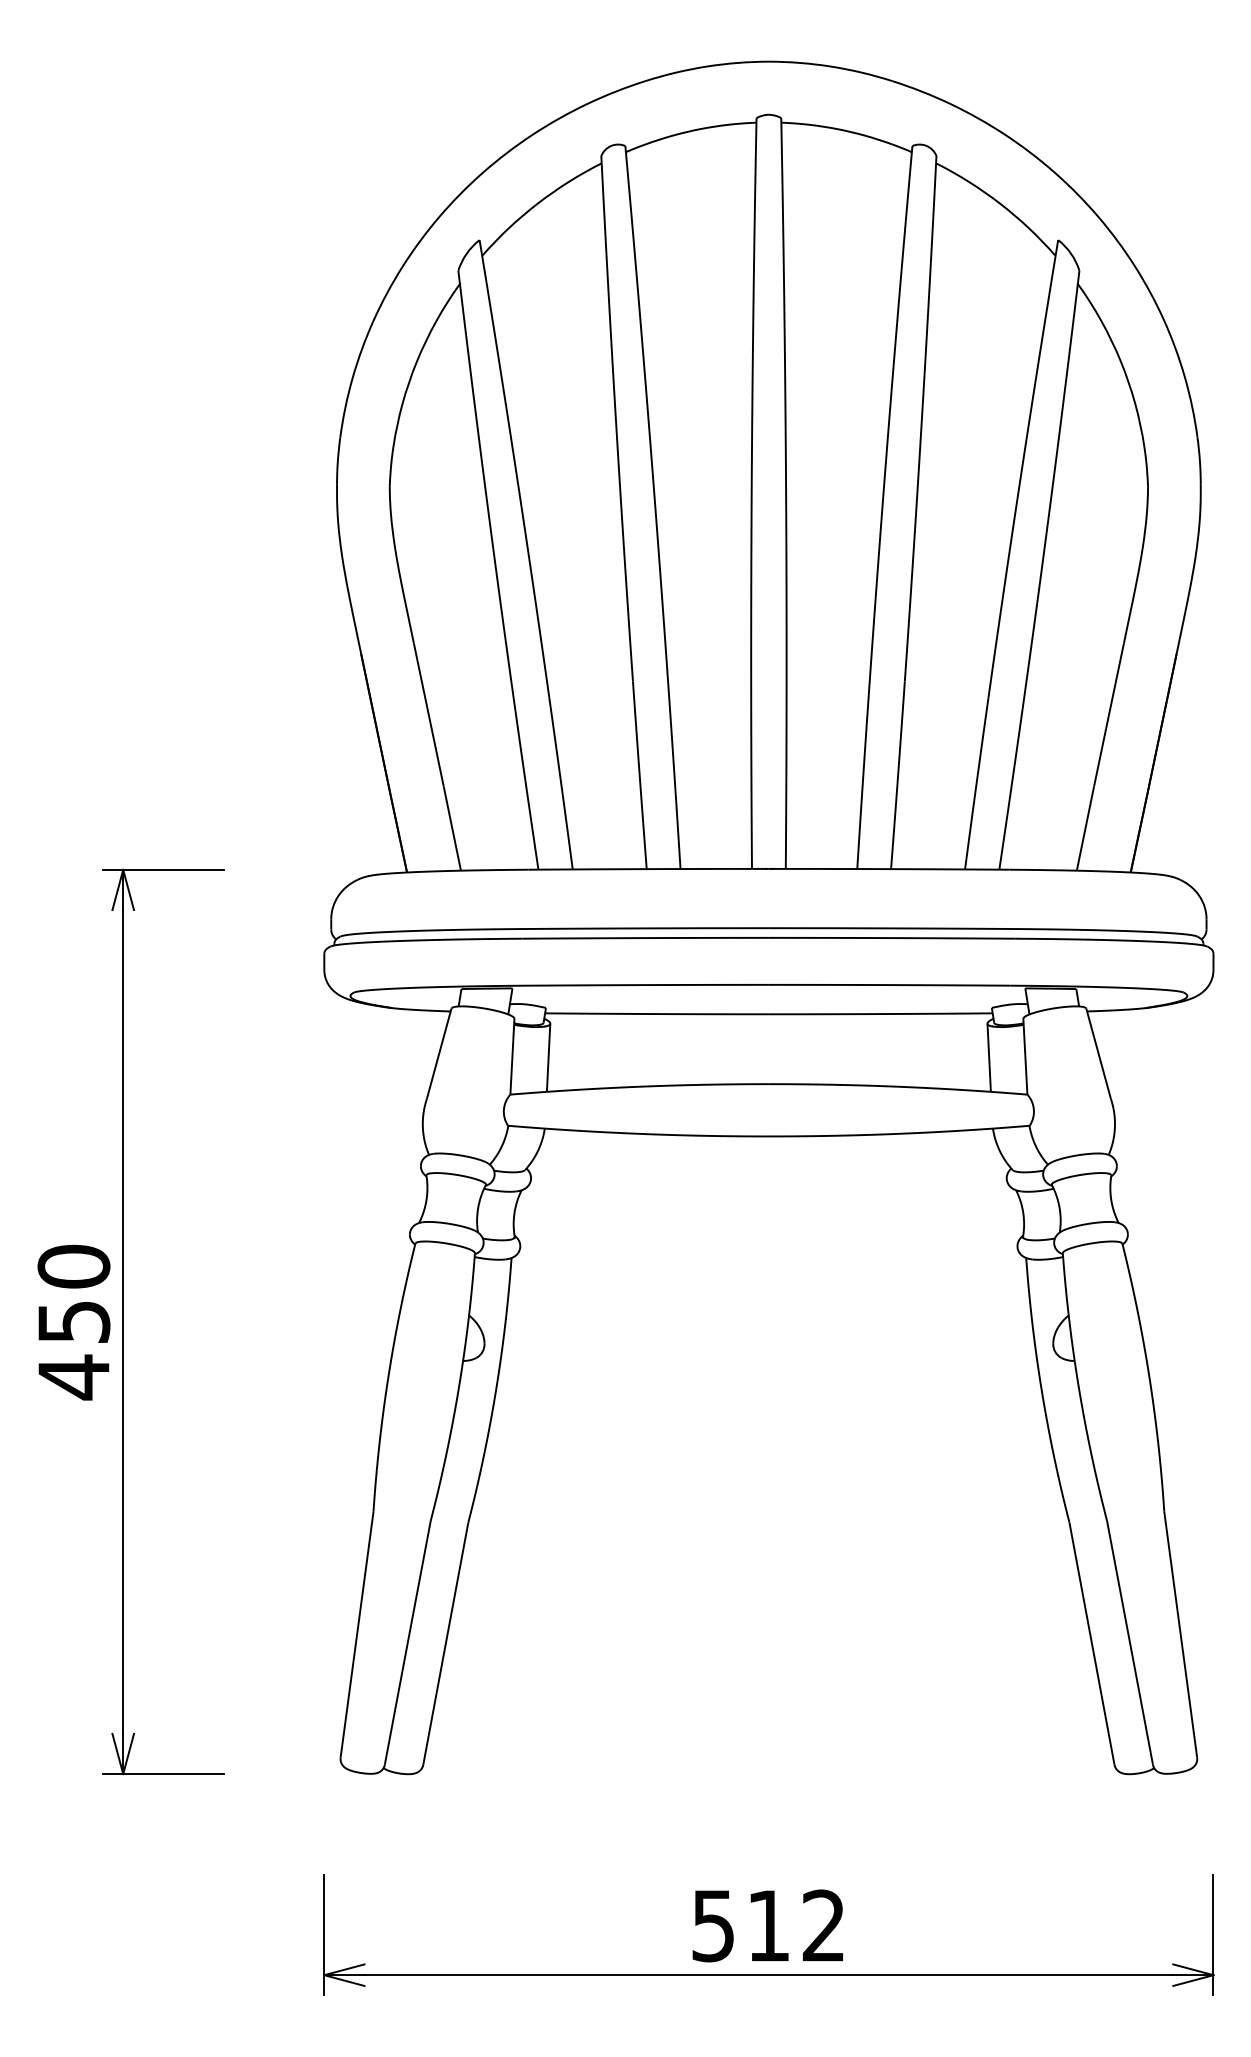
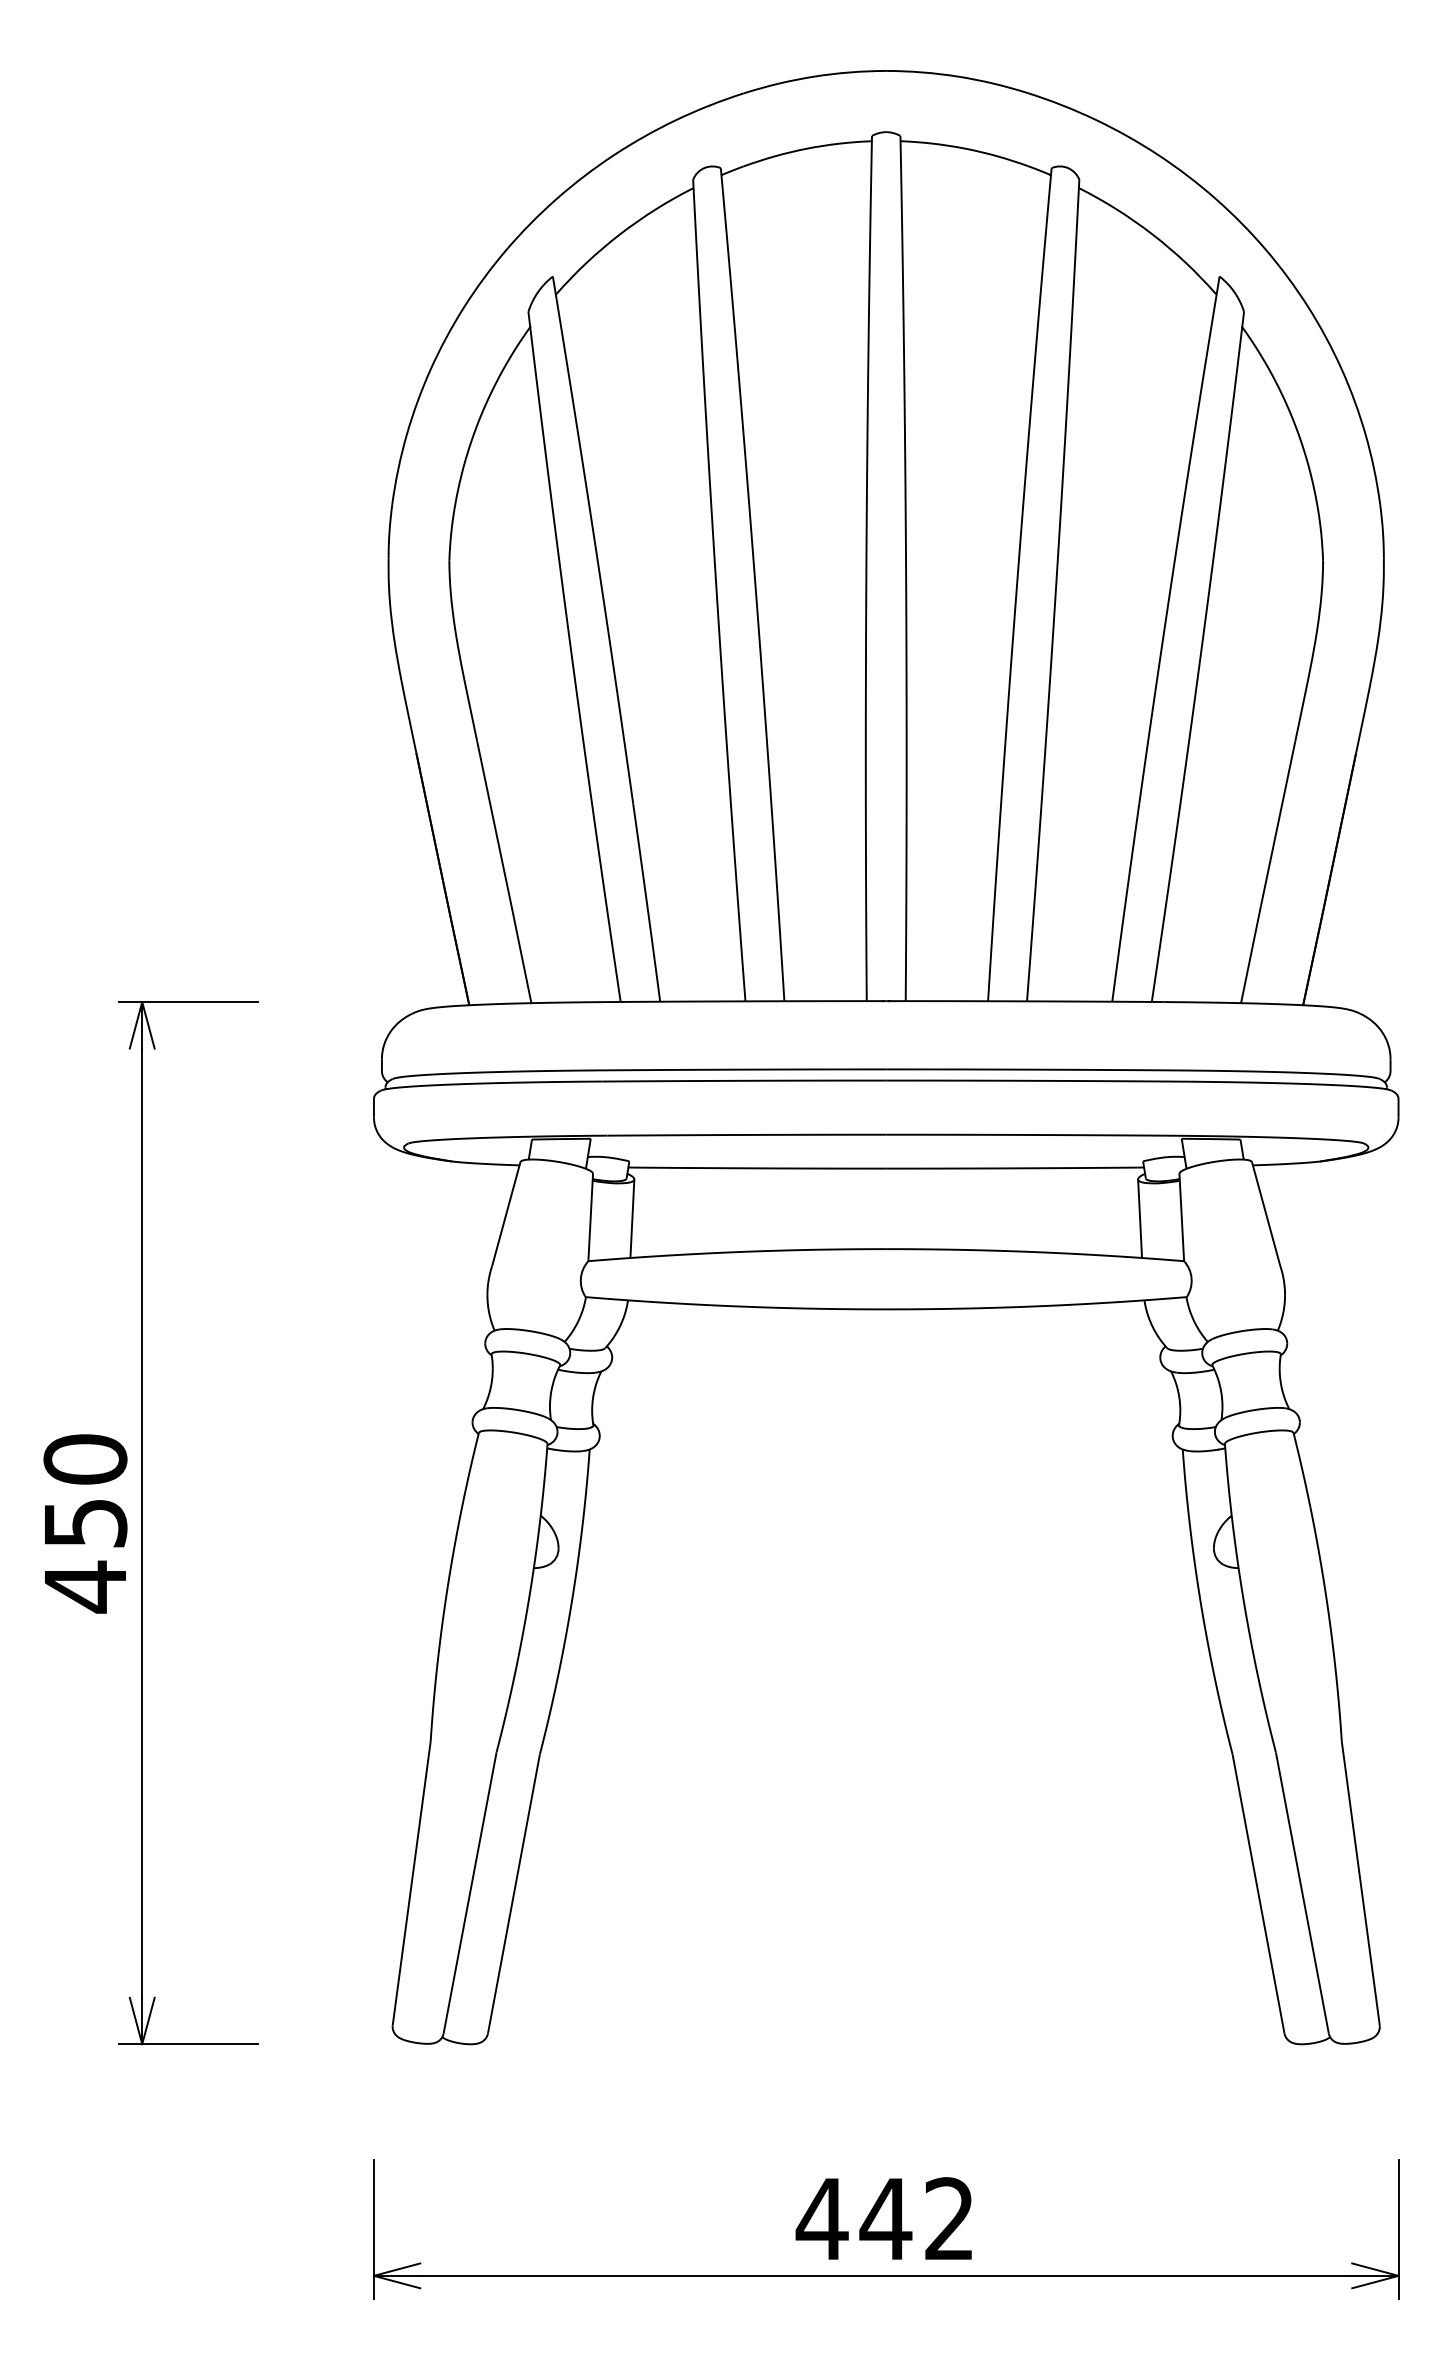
text: (740, 1926) -> (853, 2219), 512 -> 442

